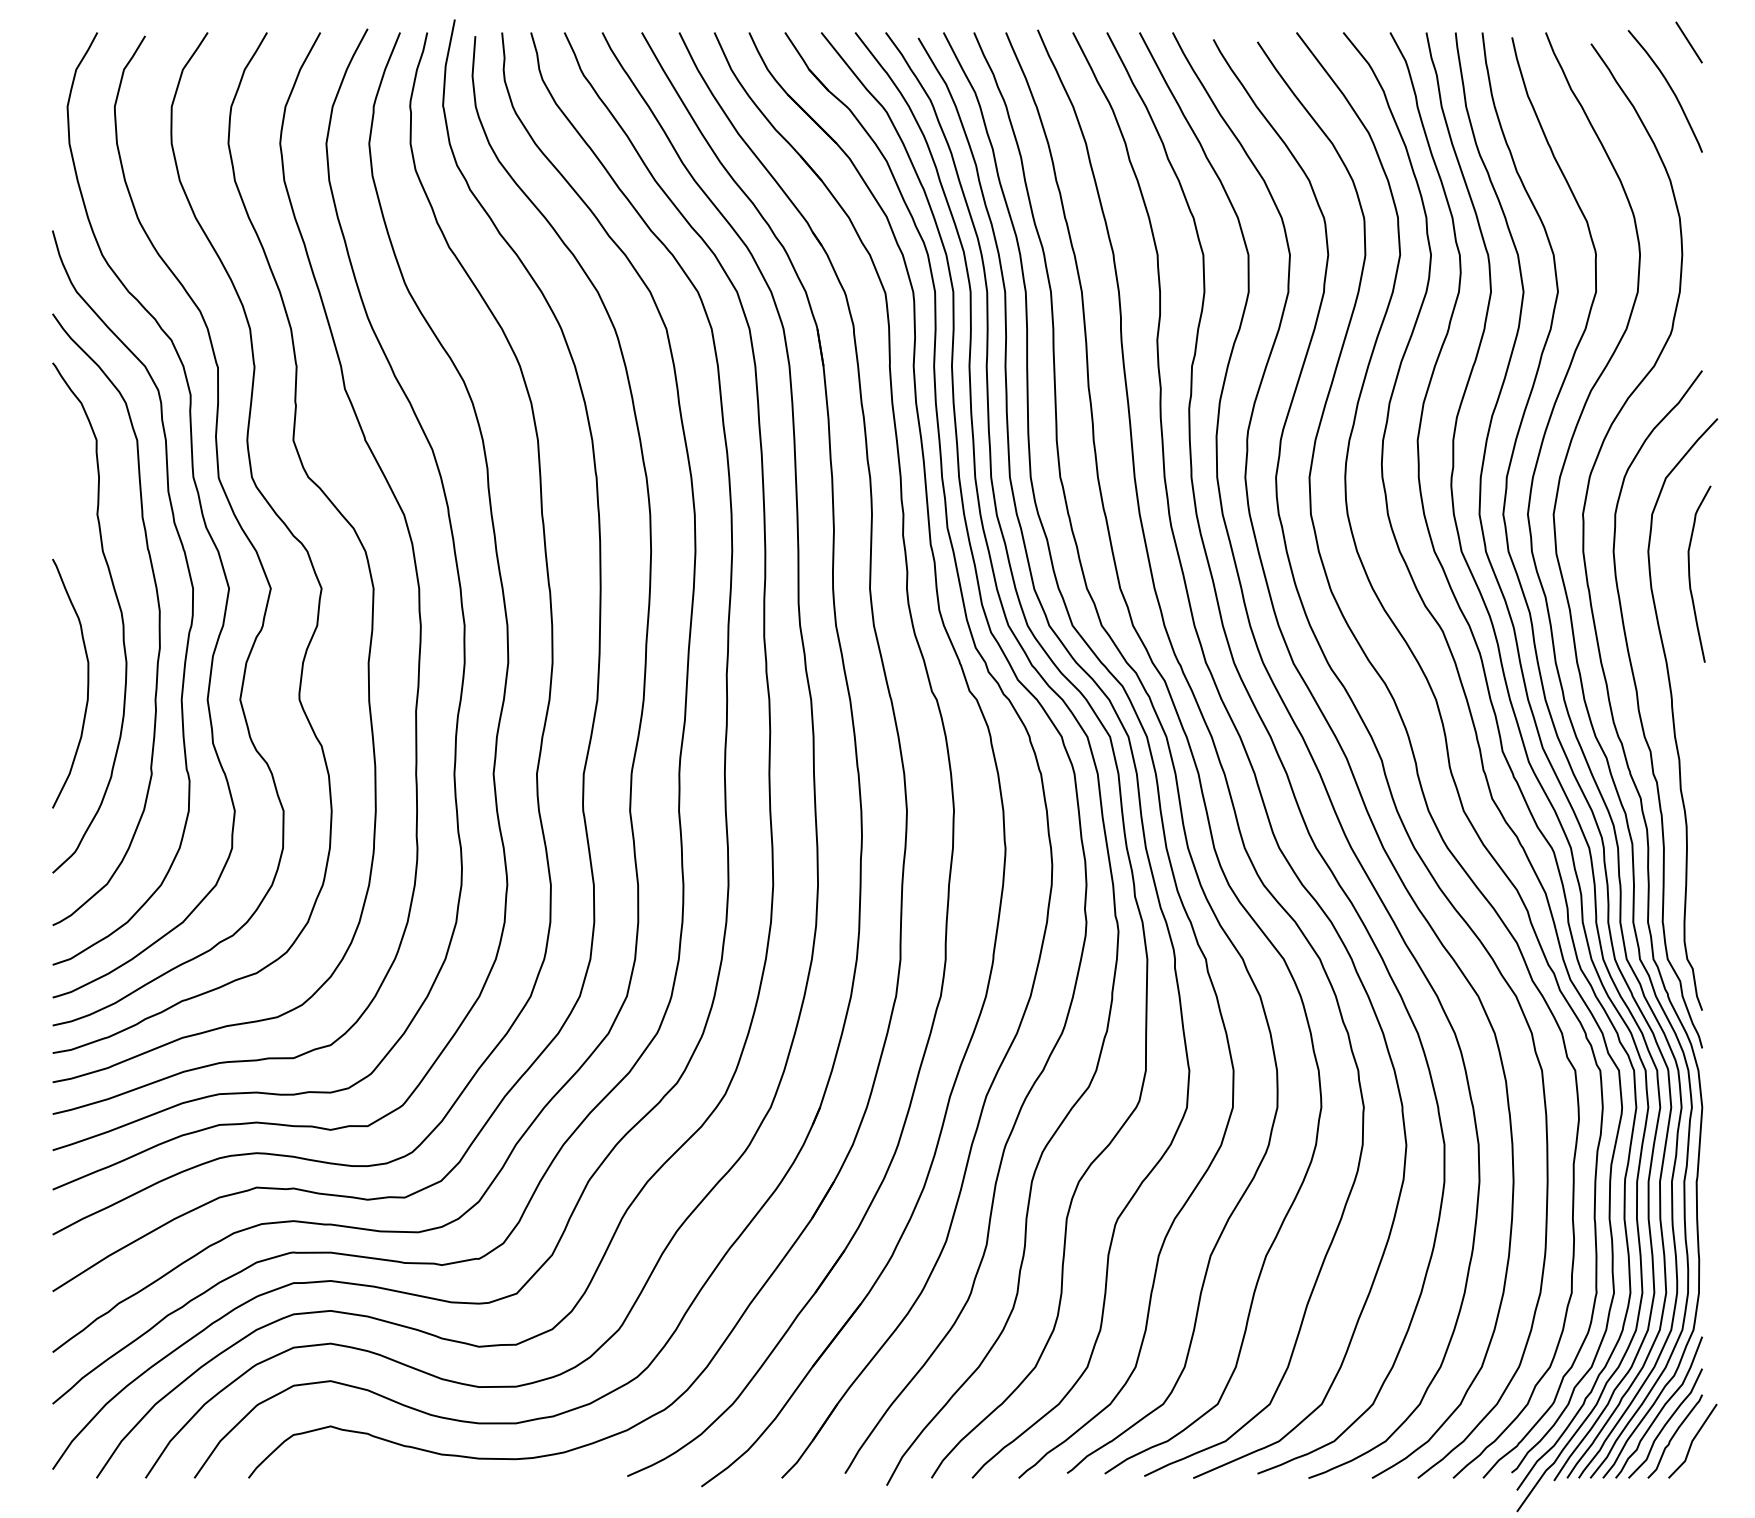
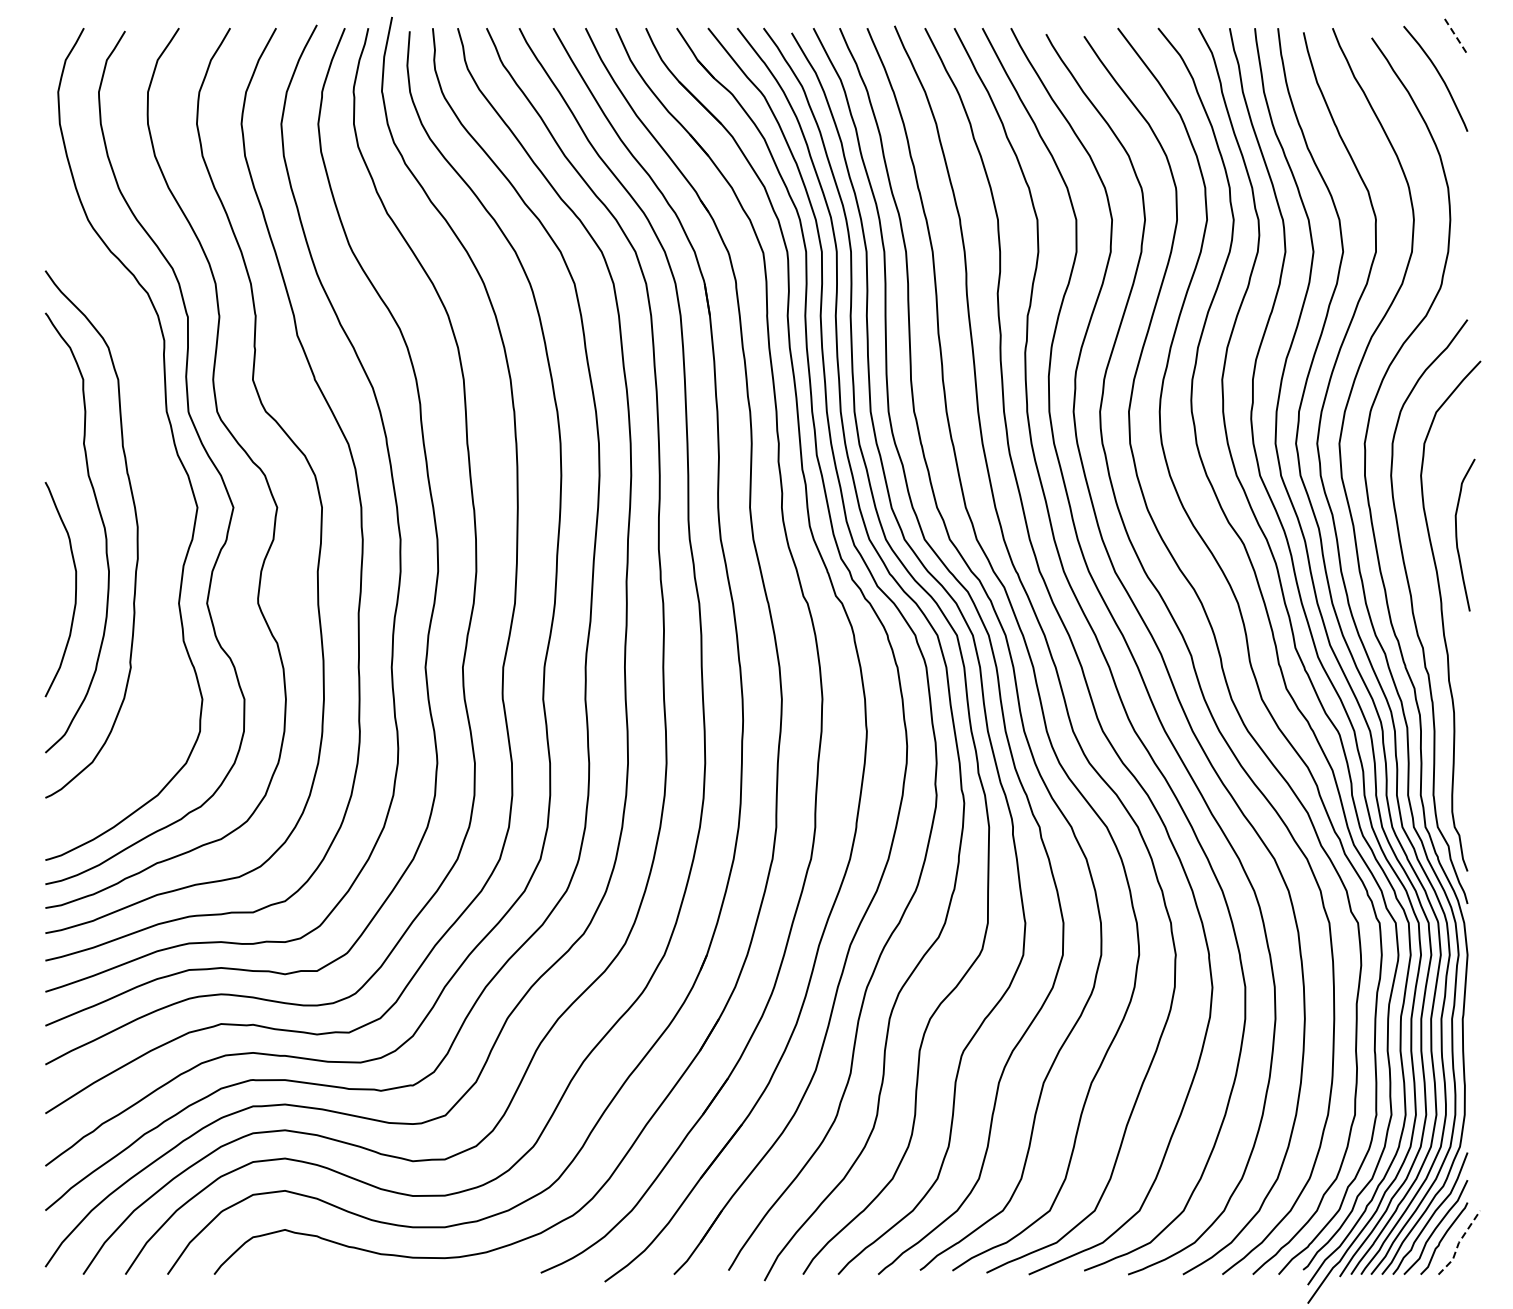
line: (1689, 43) -> (1456, 37), solid -> dashed
curve: (1690, 573) -> (1457, 534), moved
curve: (189, 580) -> (163, 500), removed
line: (1691, 1441) -> (1458, 1242), solid -> dashed

